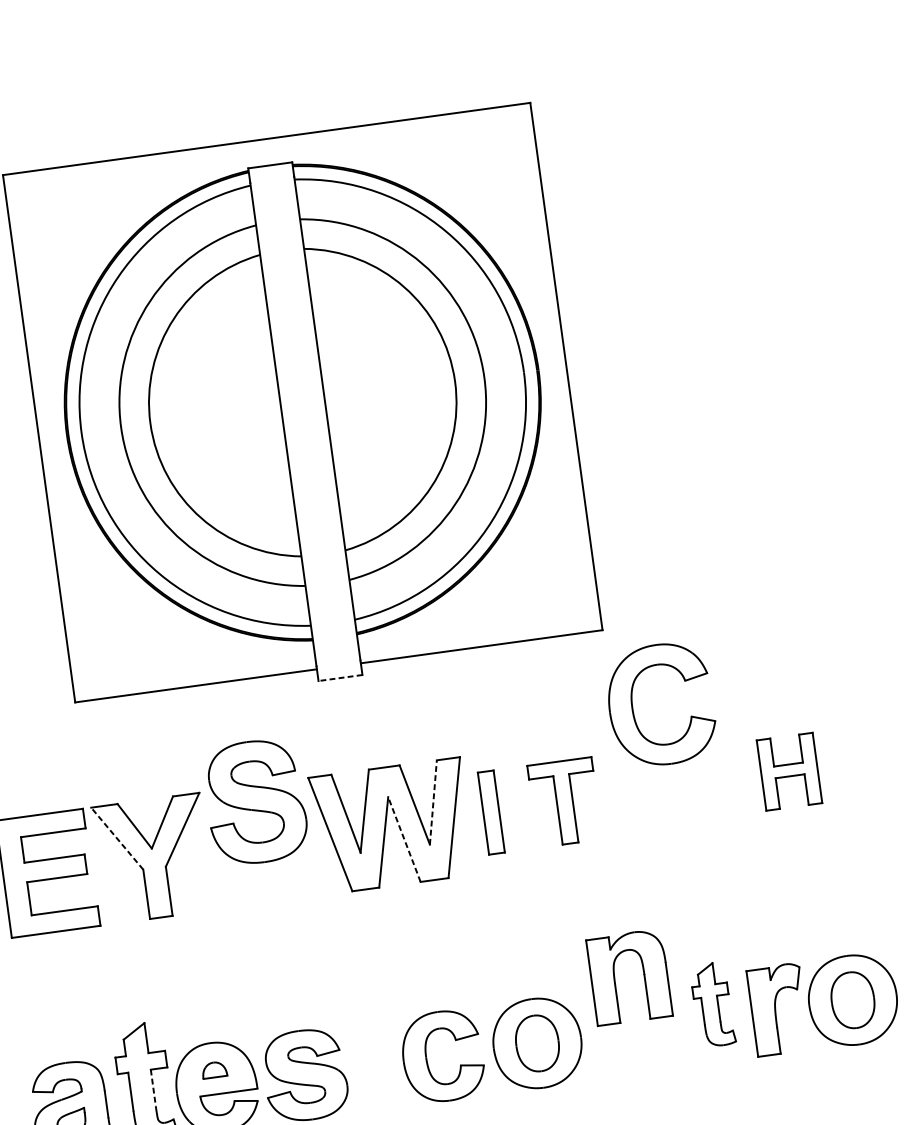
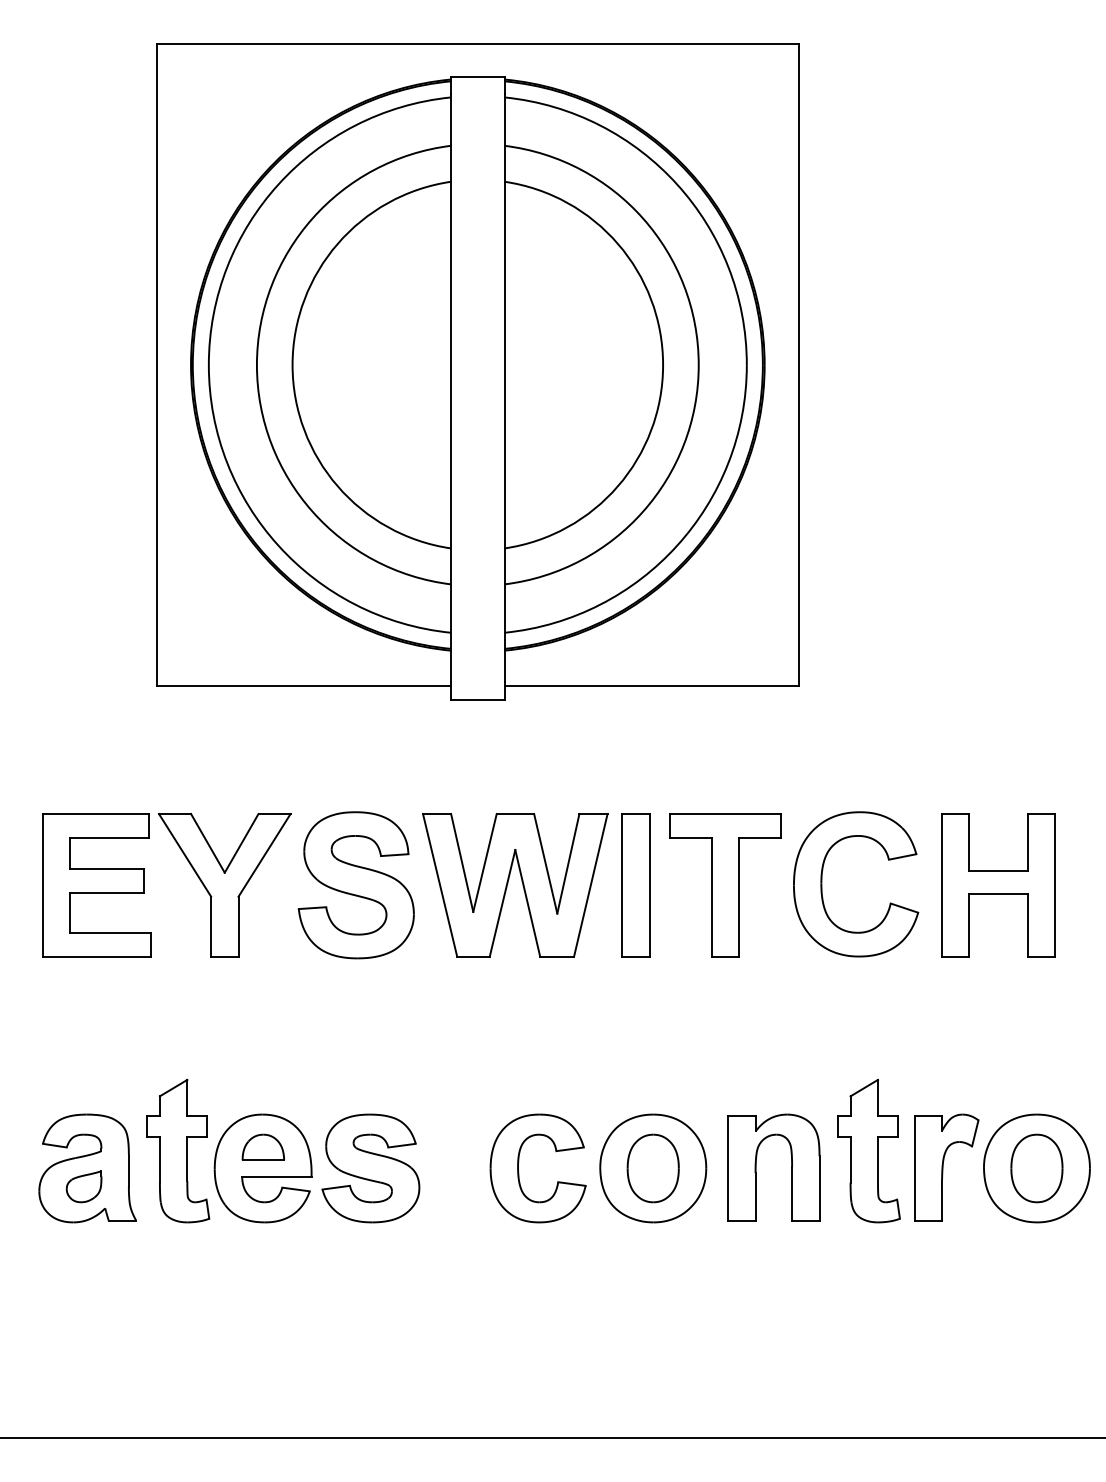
line: (340, 678) -> (477, 700), dashed -> solid
part: (633, 708) -> (822, 884), moved
part: (789, 771) -> (998, 885), size x1.67
part: (255, 802) -> (355, 885), moved
line: (433, 802) -> (568, 863), dashed -> solid
part: (565, 802) -> (725, 885), size x1.43
part: (491, 812) -> (635, 885), size x1.43
line: (117, 838) -> (185, 855), dashed -> solid
line: (404, 839) -> (527, 903), dashed -> solid
part: (615, 979) -> (756, 1167), moved
part: (712, 1004) -> (868, 1150), size x1.43
part: (213, 1069) -> (262, 1146), size x1.43
line: (153, 1088) -> (187, 1159), dashed -> solid

